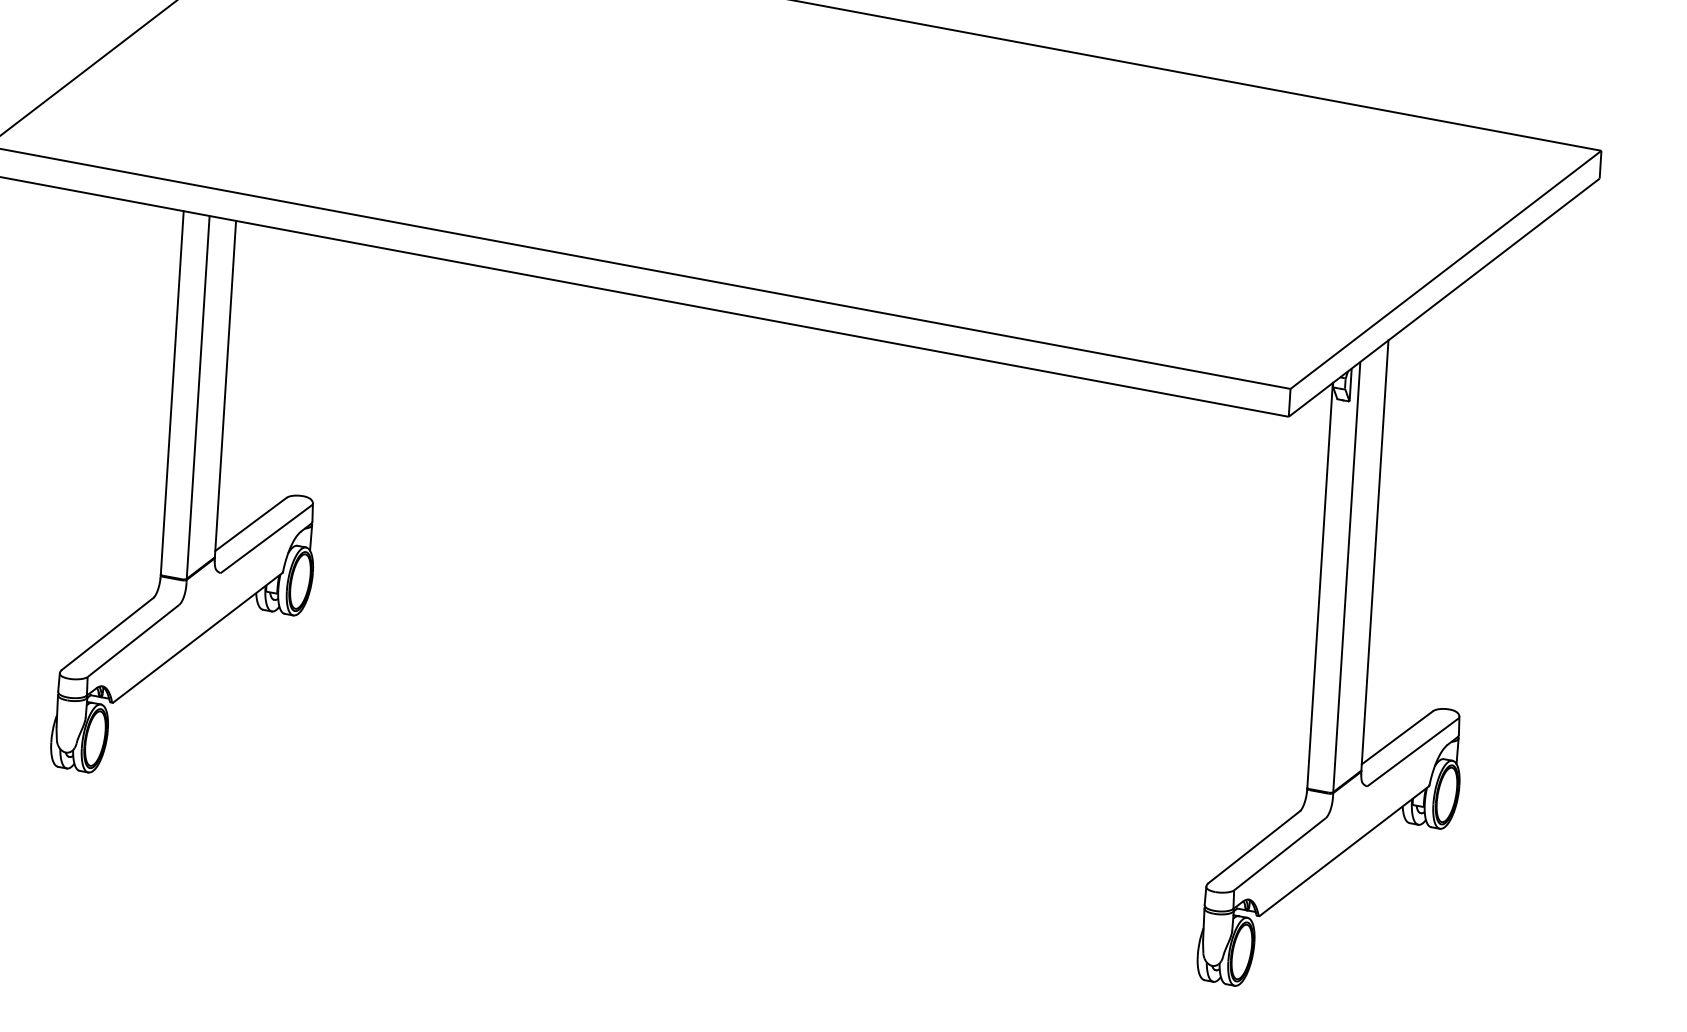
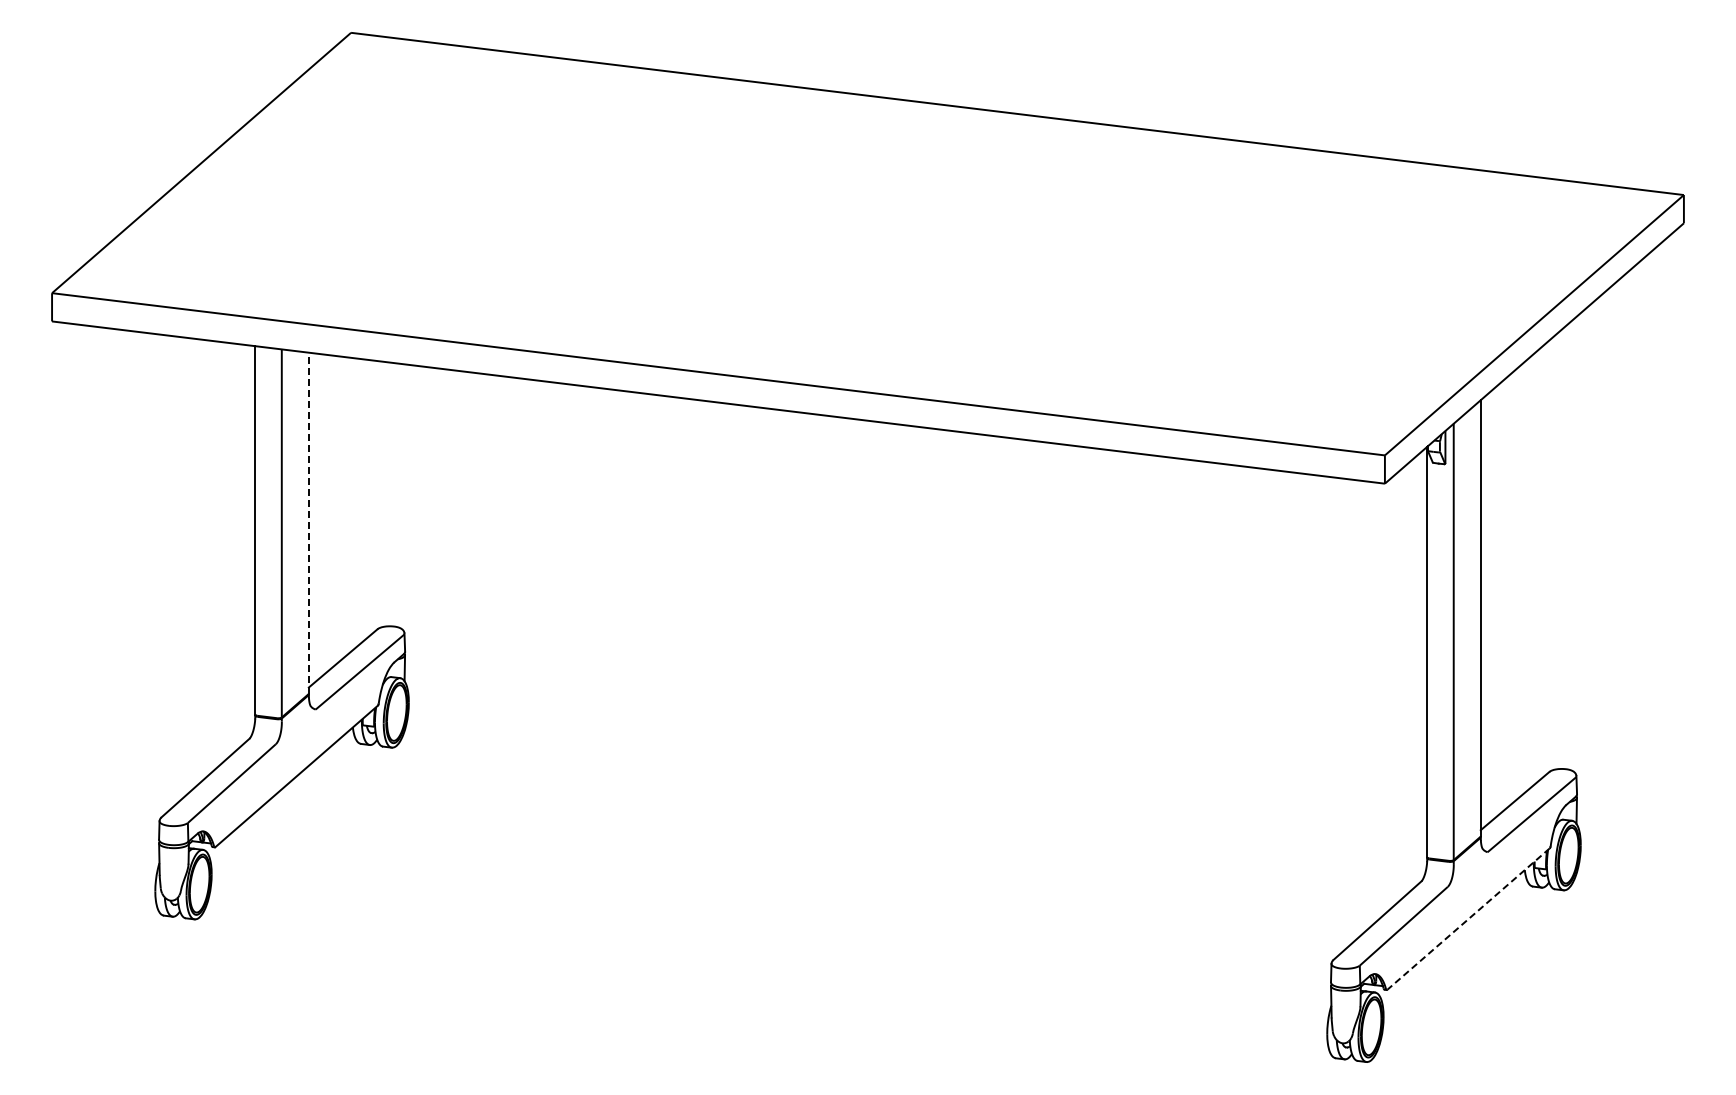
line: (225, 389) -> (308, 523), solid -> dashed
line: (1344, 851) -> (1468, 919), solid -> dashed

